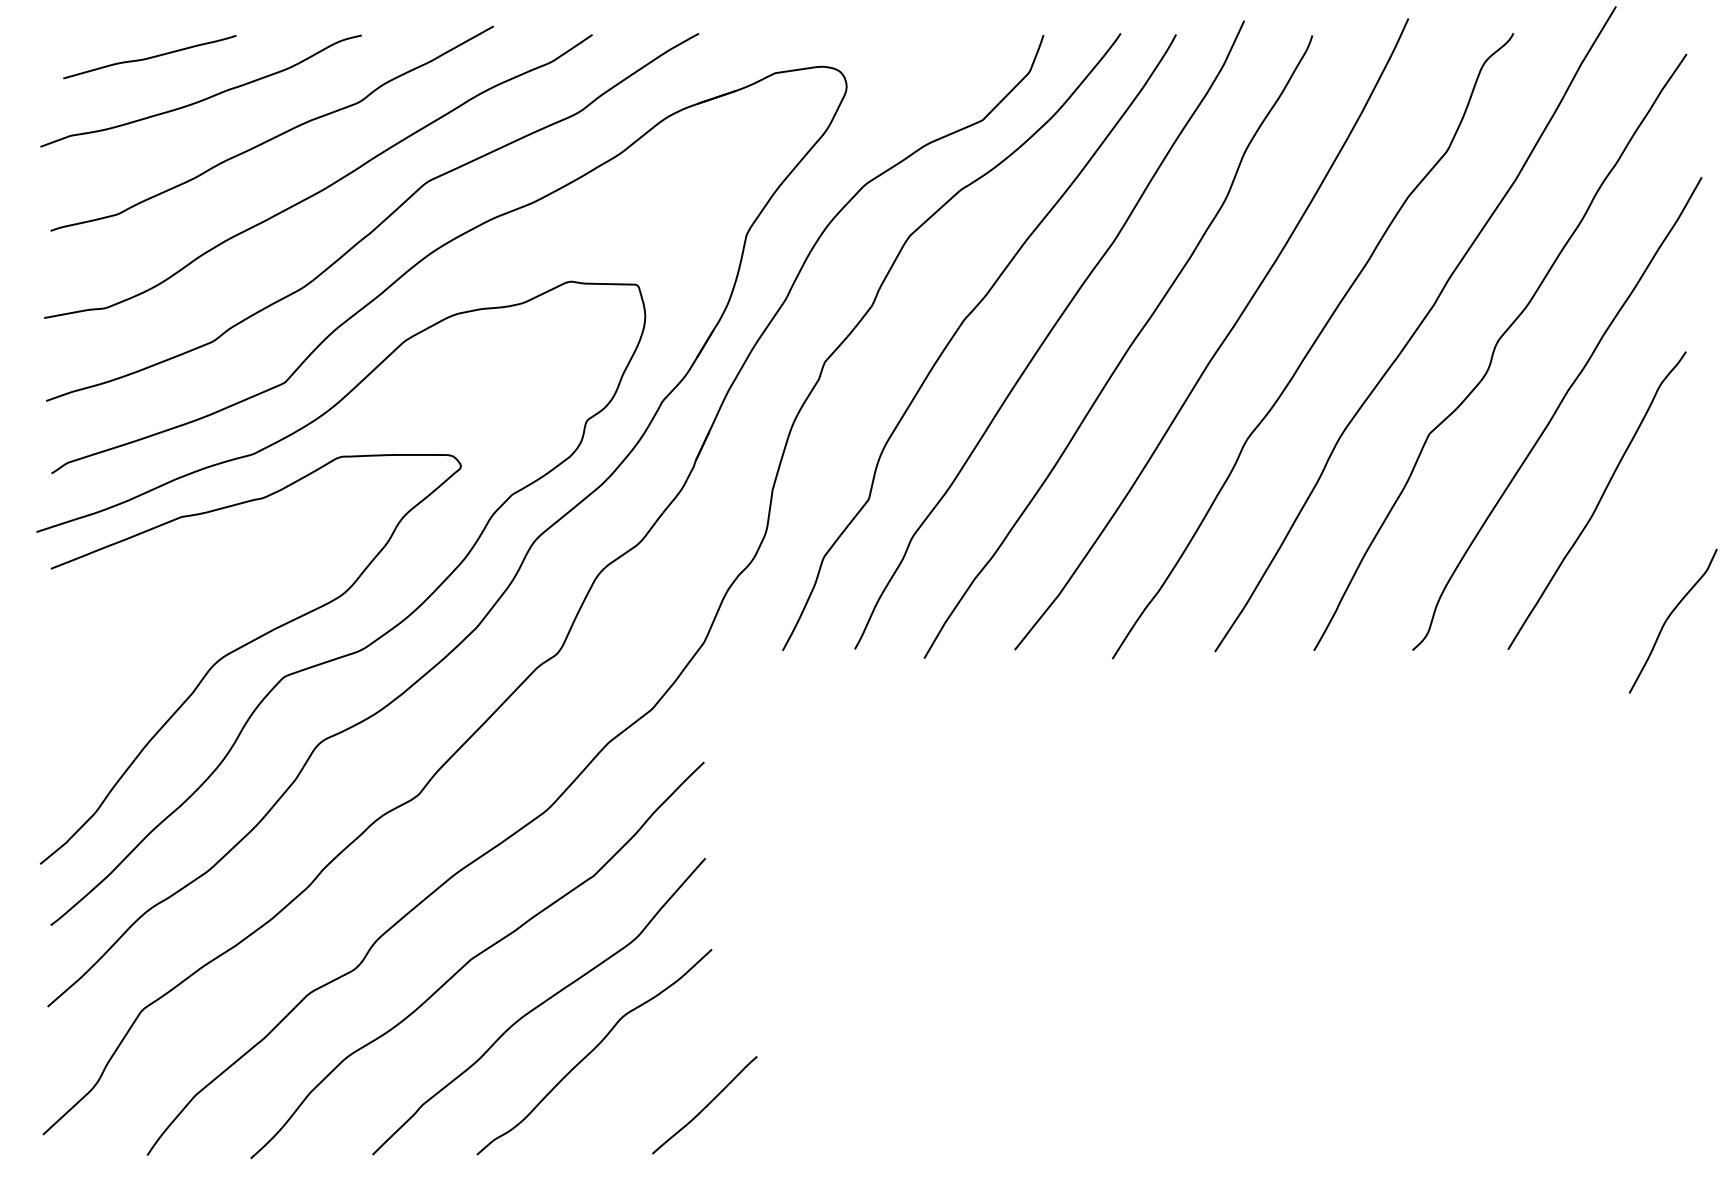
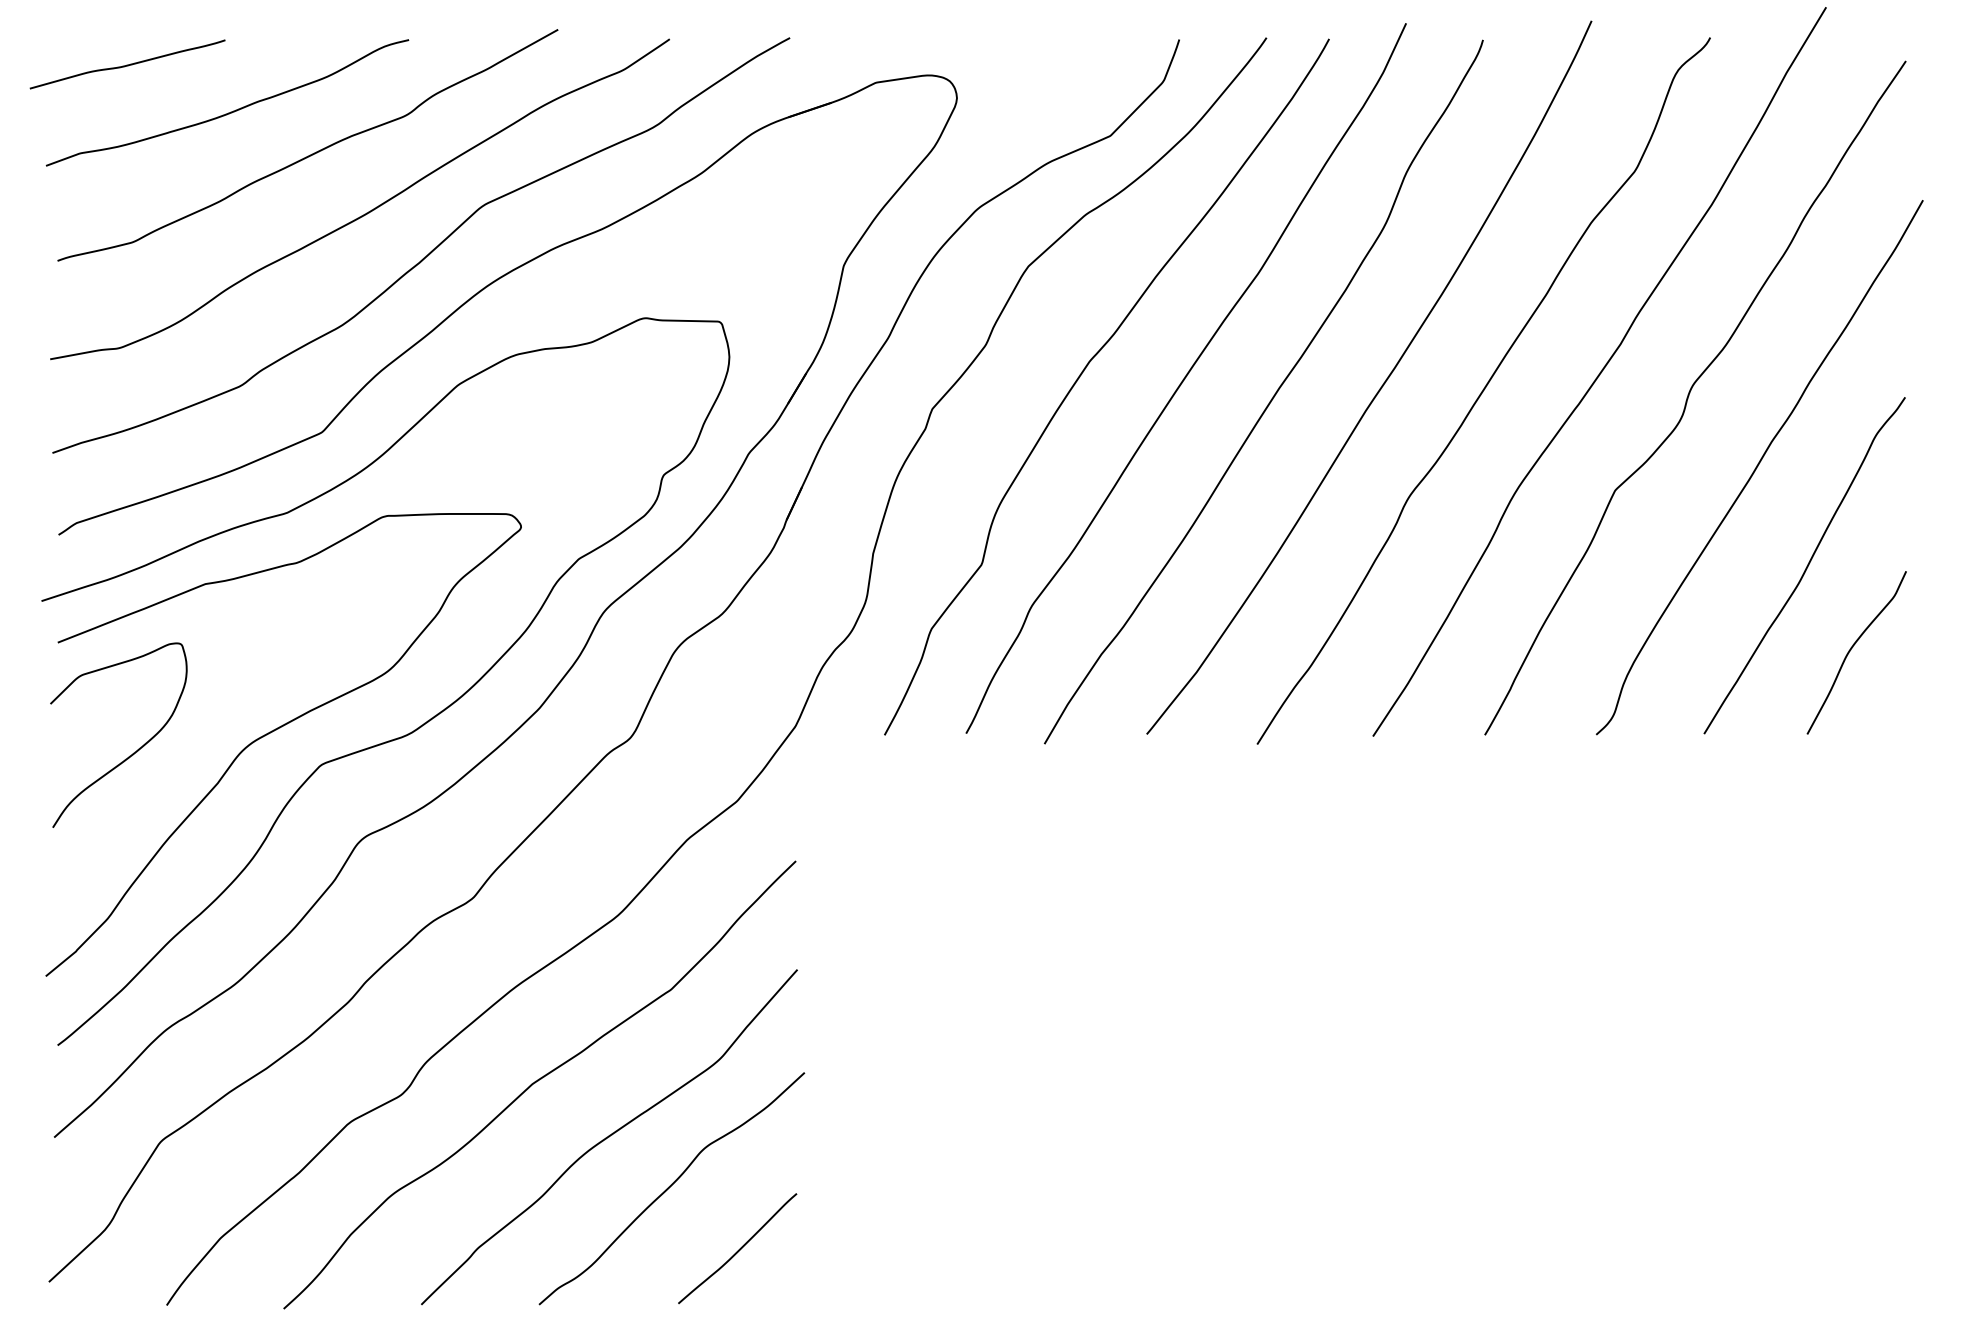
curve: (149, 57) -> (127, 64), moved
curve: (1669, 617) -> (1852, 648), moved
curve: (117, 666) -> (133, 752), added
curve: (705, 1105) -> (738, 1249), moved

